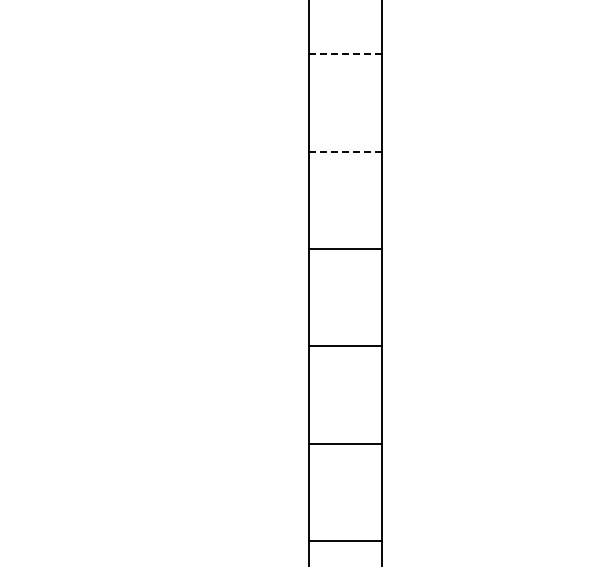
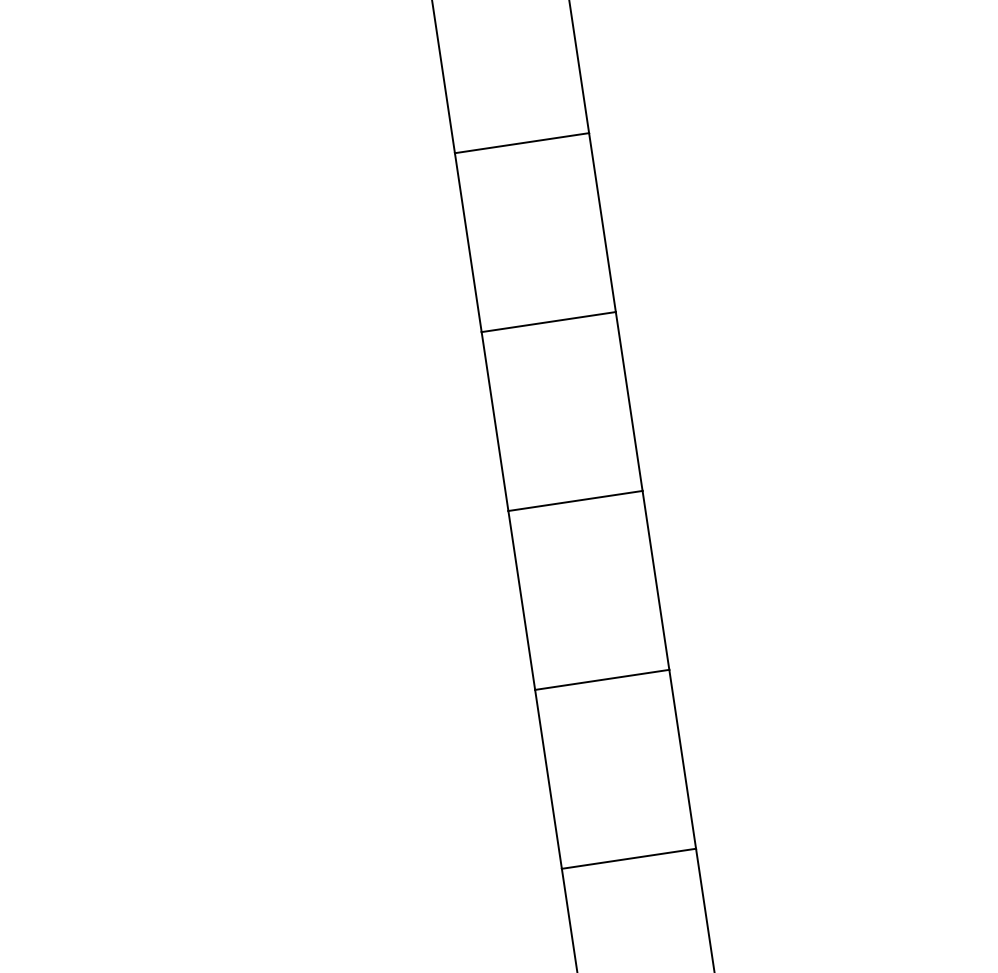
line: (345, 54) -> (521, 143), dashed -> solid
line: (345, 151) -> (548, 321), dashed -> solid

